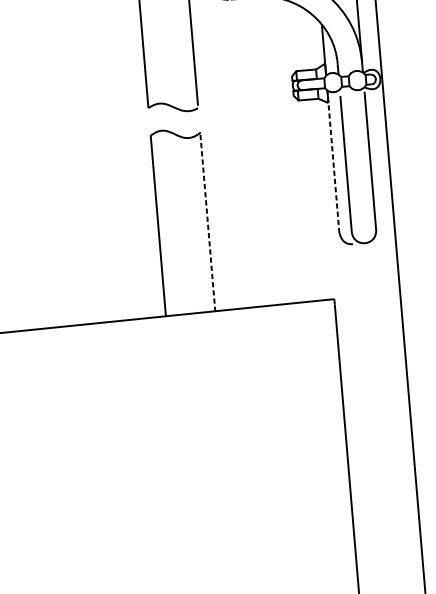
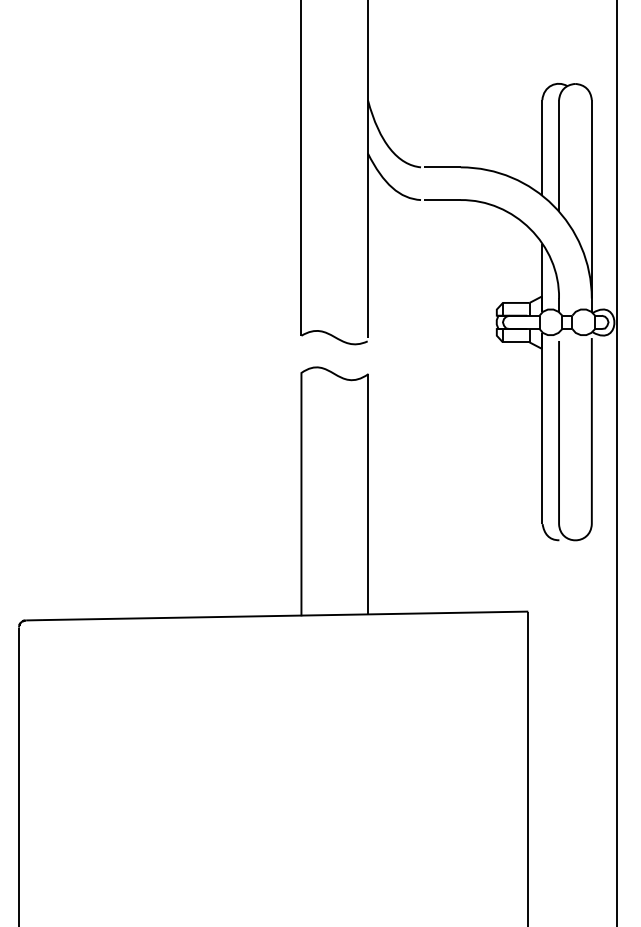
line: (333, 162) -> (542, 428), dashed -> solid
line: (207, 222) -> (367, 494), dashed -> solid

